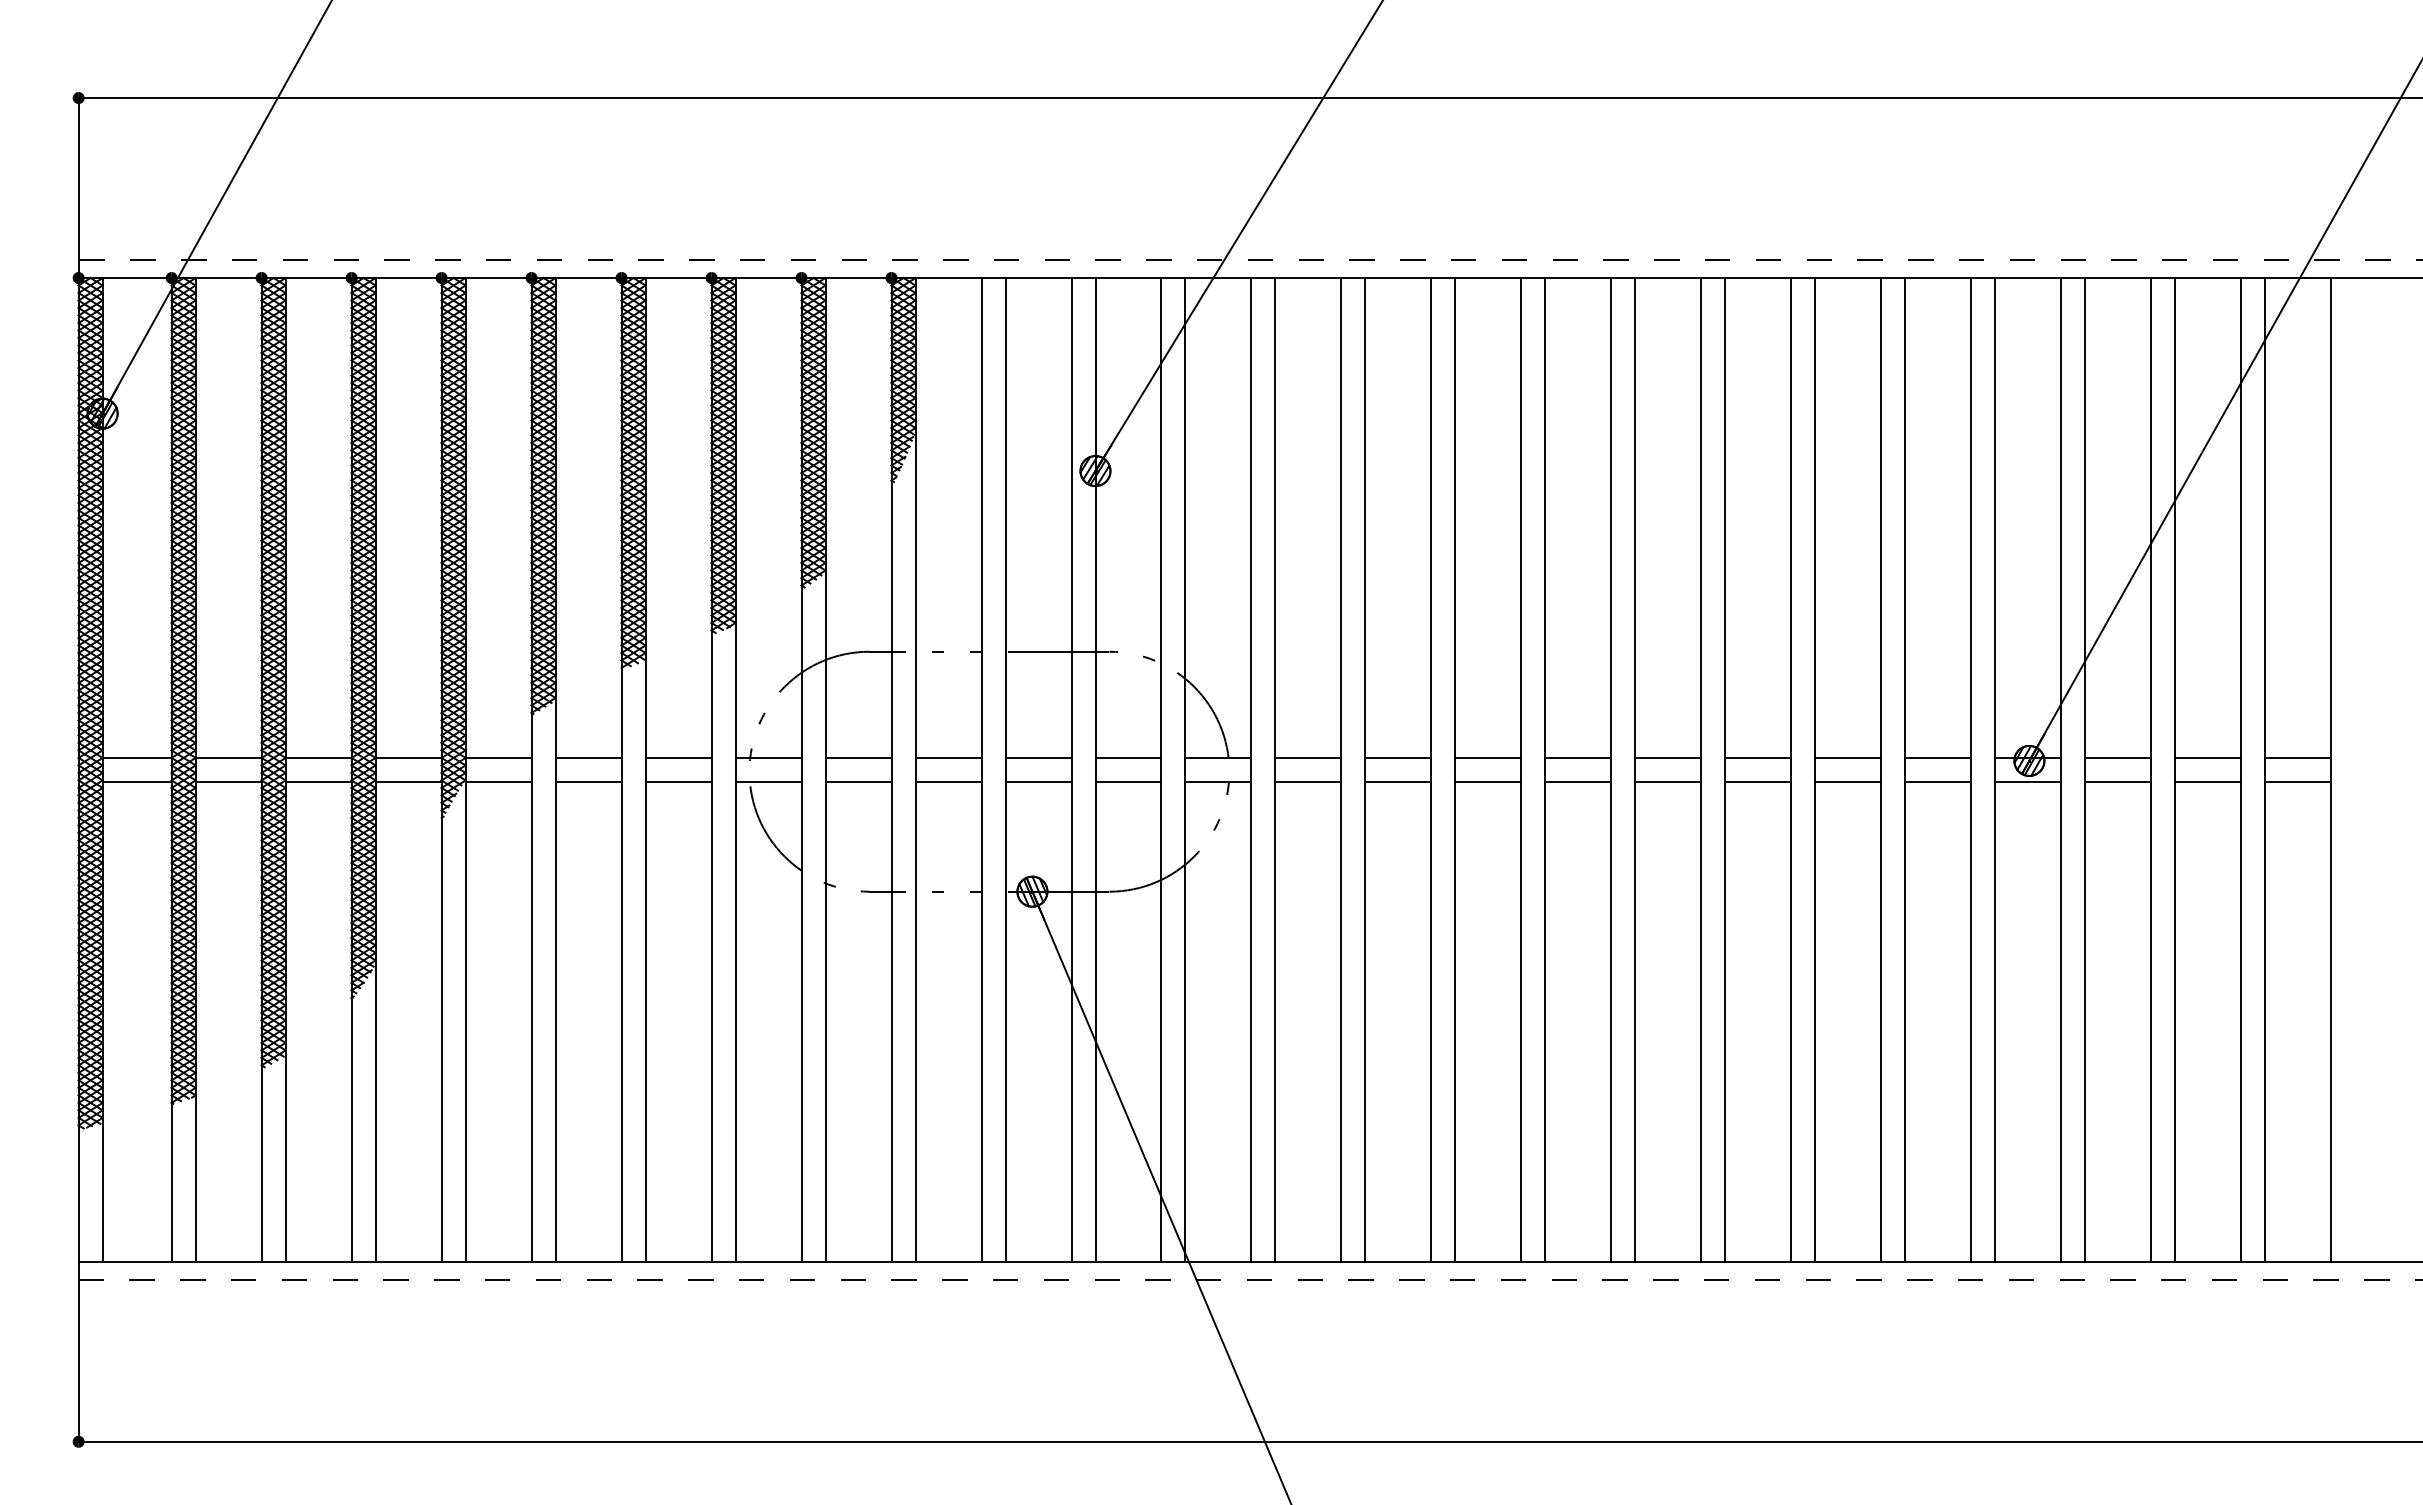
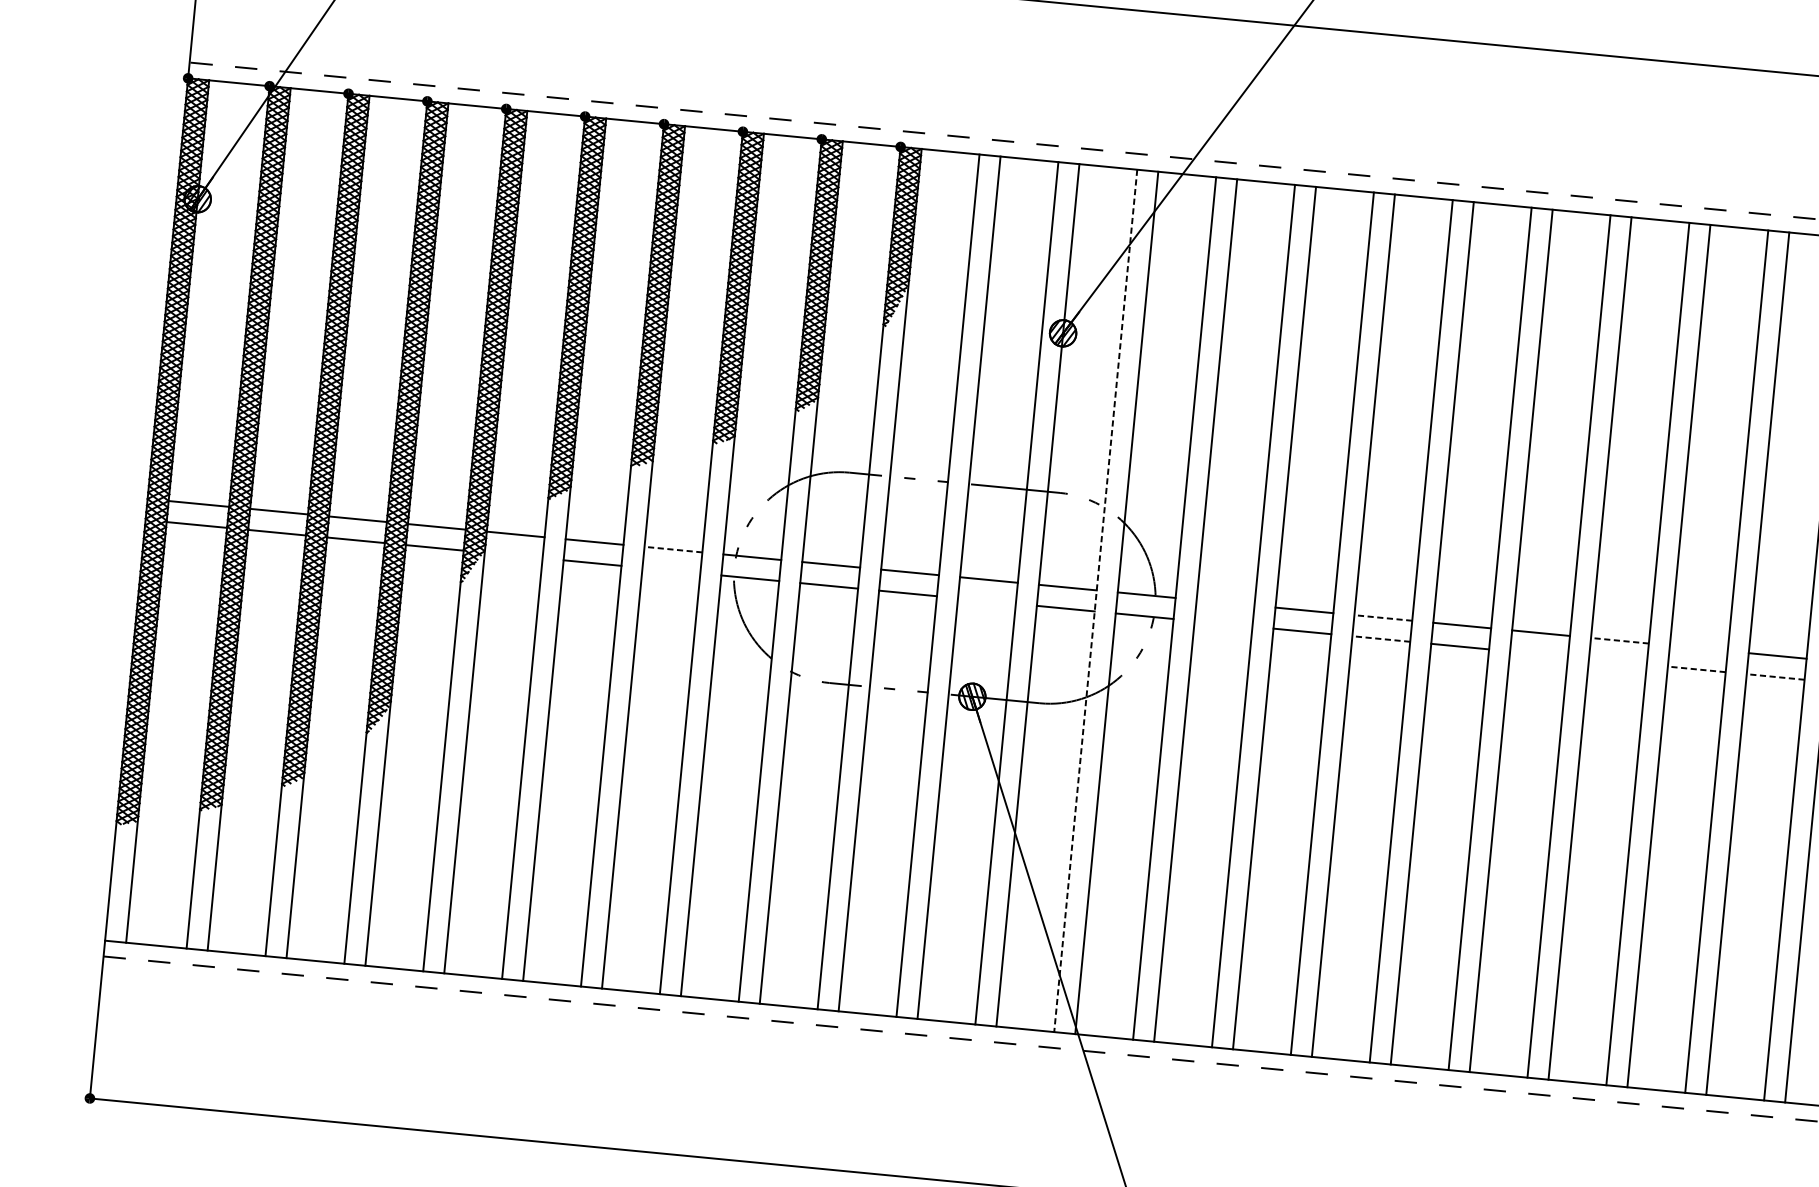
line: (678, 757) -> (673, 549), solid -> dashed
line: (1308, 757) -> (1225, 602), removed
line: (1488, 757) -> (1383, 617), solid -> dashed
line: (1758, 757) -> (1620, 640), solid -> dashed
line: (1848, 757) -> (1699, 647), removed
line: (1161, 769) -> (1095, 600), solid -> dashed
line: (498, 781) -> (513, 555), removed
line: (678, 781) -> (671, 570), removed
line: (1038, 781) -> (986, 600), removed
line: (1308, 781) -> (1223, 623), removed
line: (1488, 781) -> (1381, 638), solid -> dashed
line: (1668, 781) -> (1539, 653), removed
line: (1758, 781) -> (1618, 661), removed
line: (1848, 781) -> (1696, 669), solid -> dashed
line: (1938, 781) -> (1775, 676), solid -> dashed

